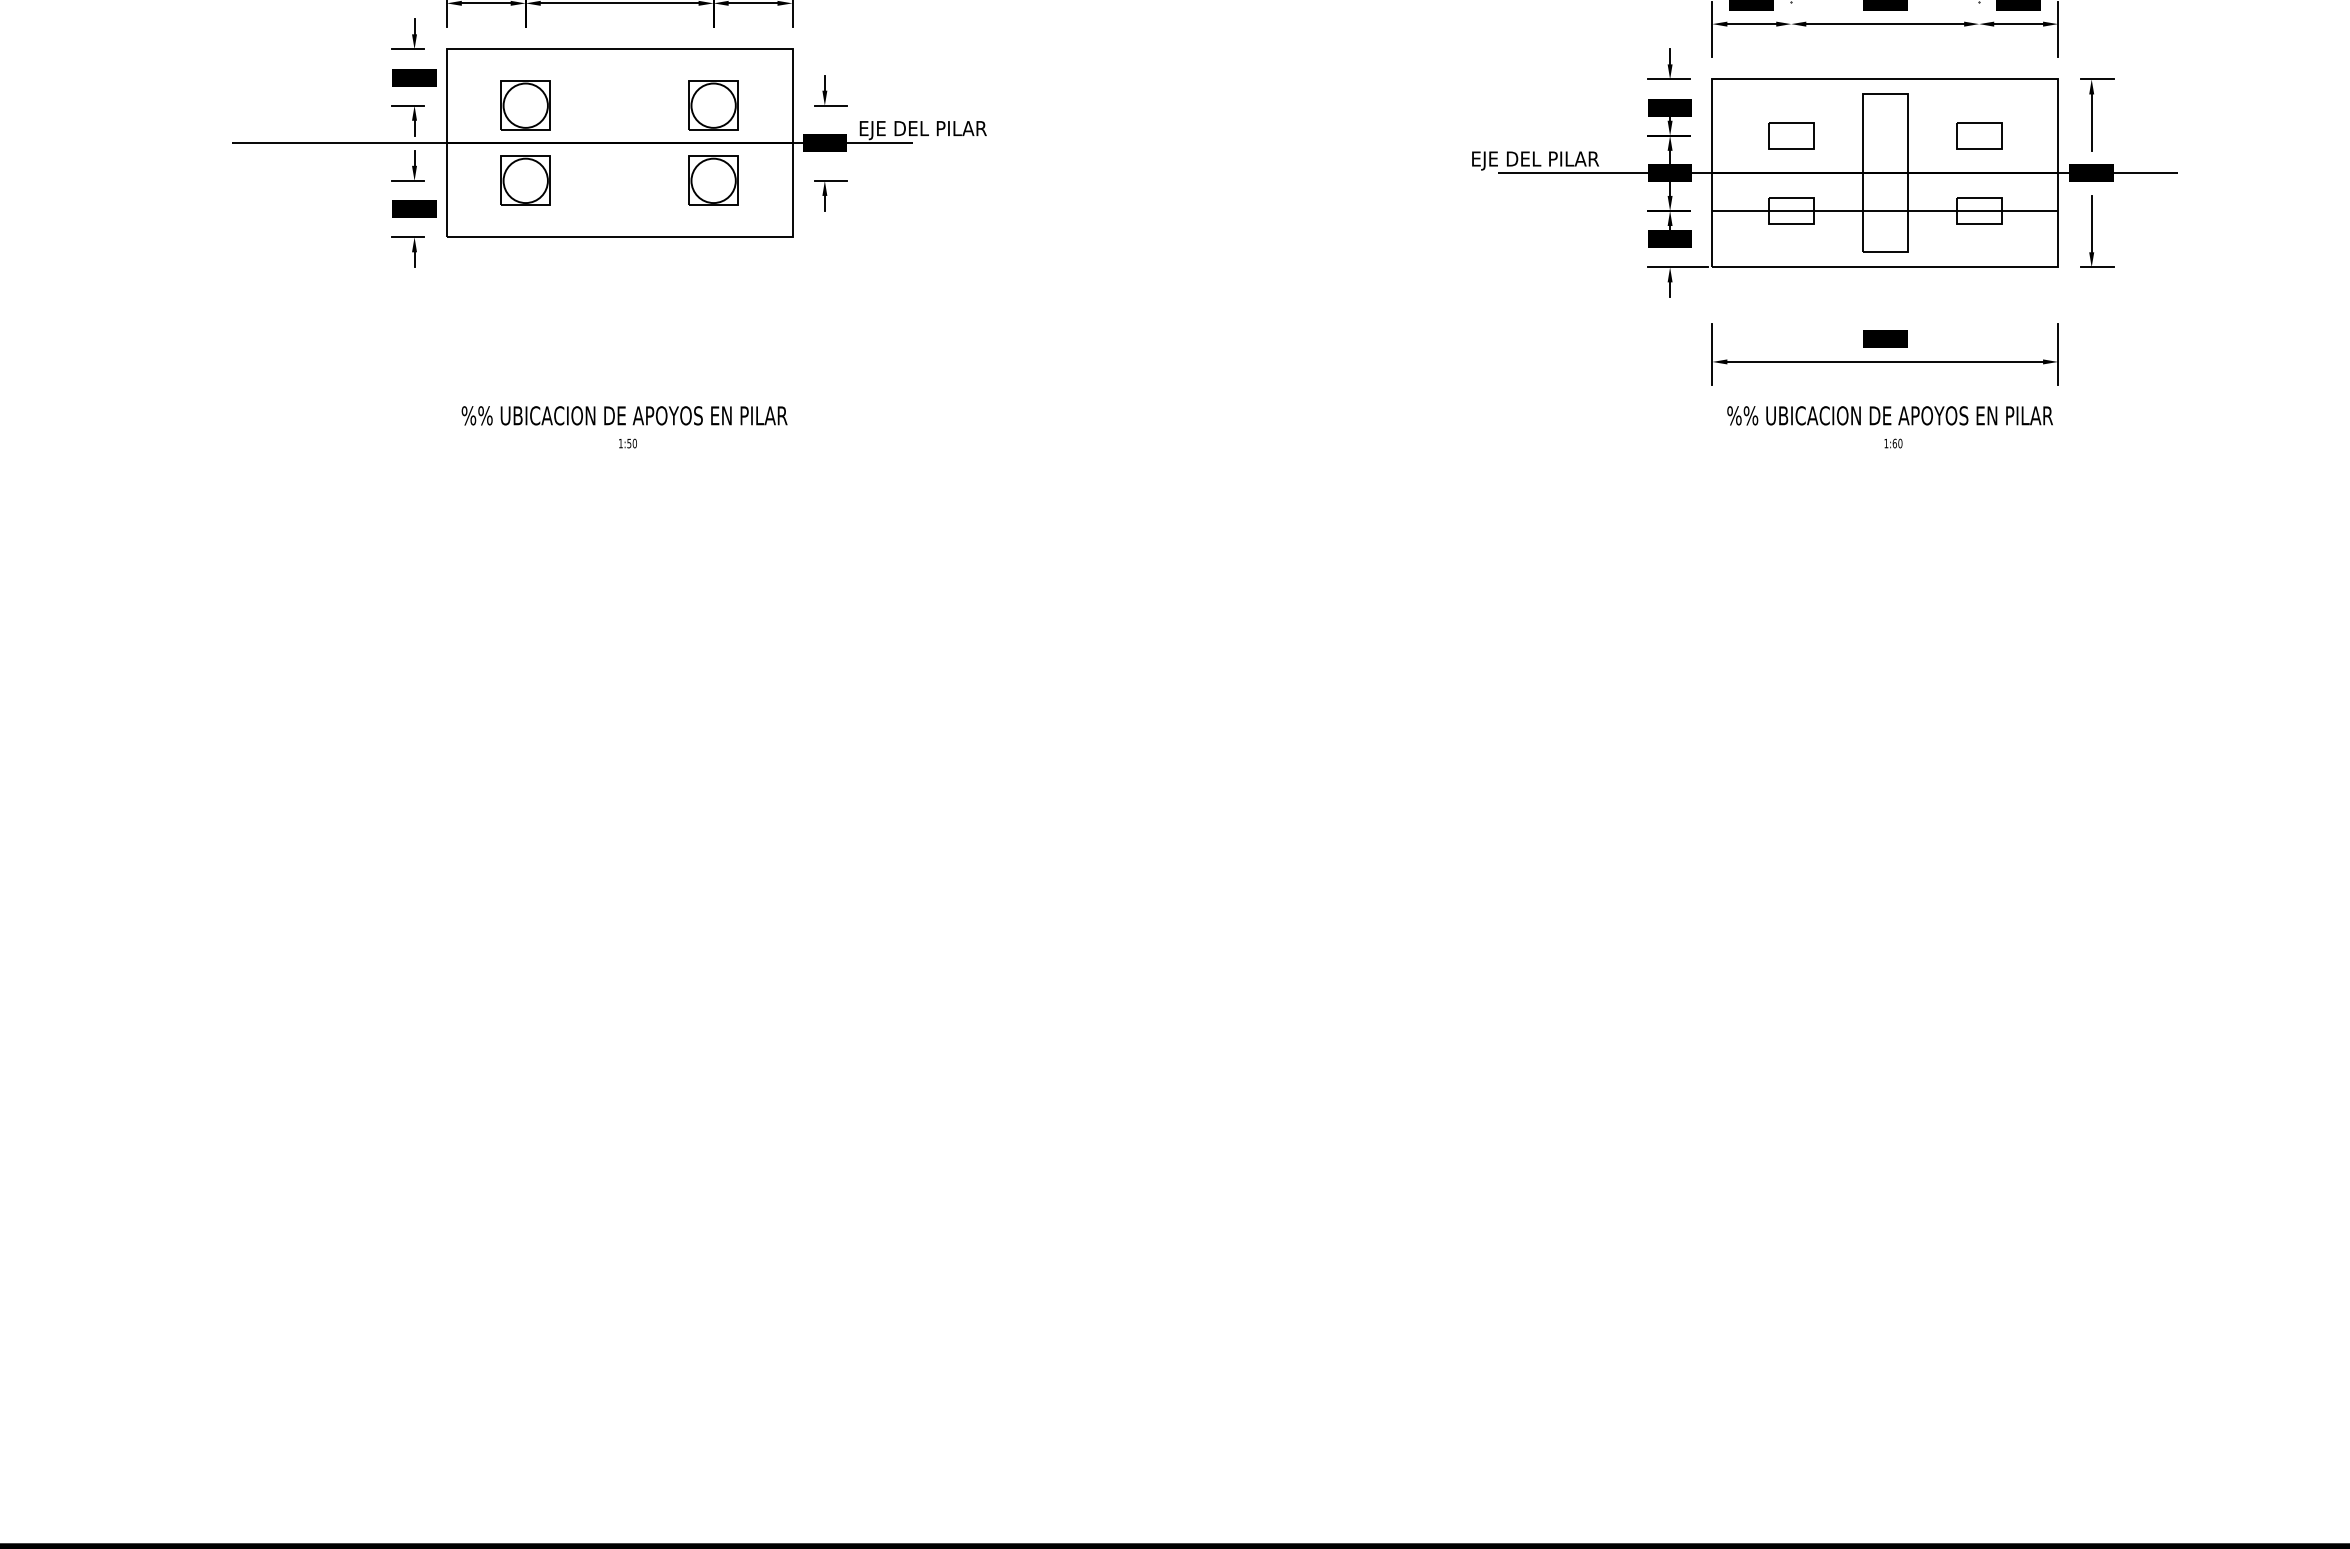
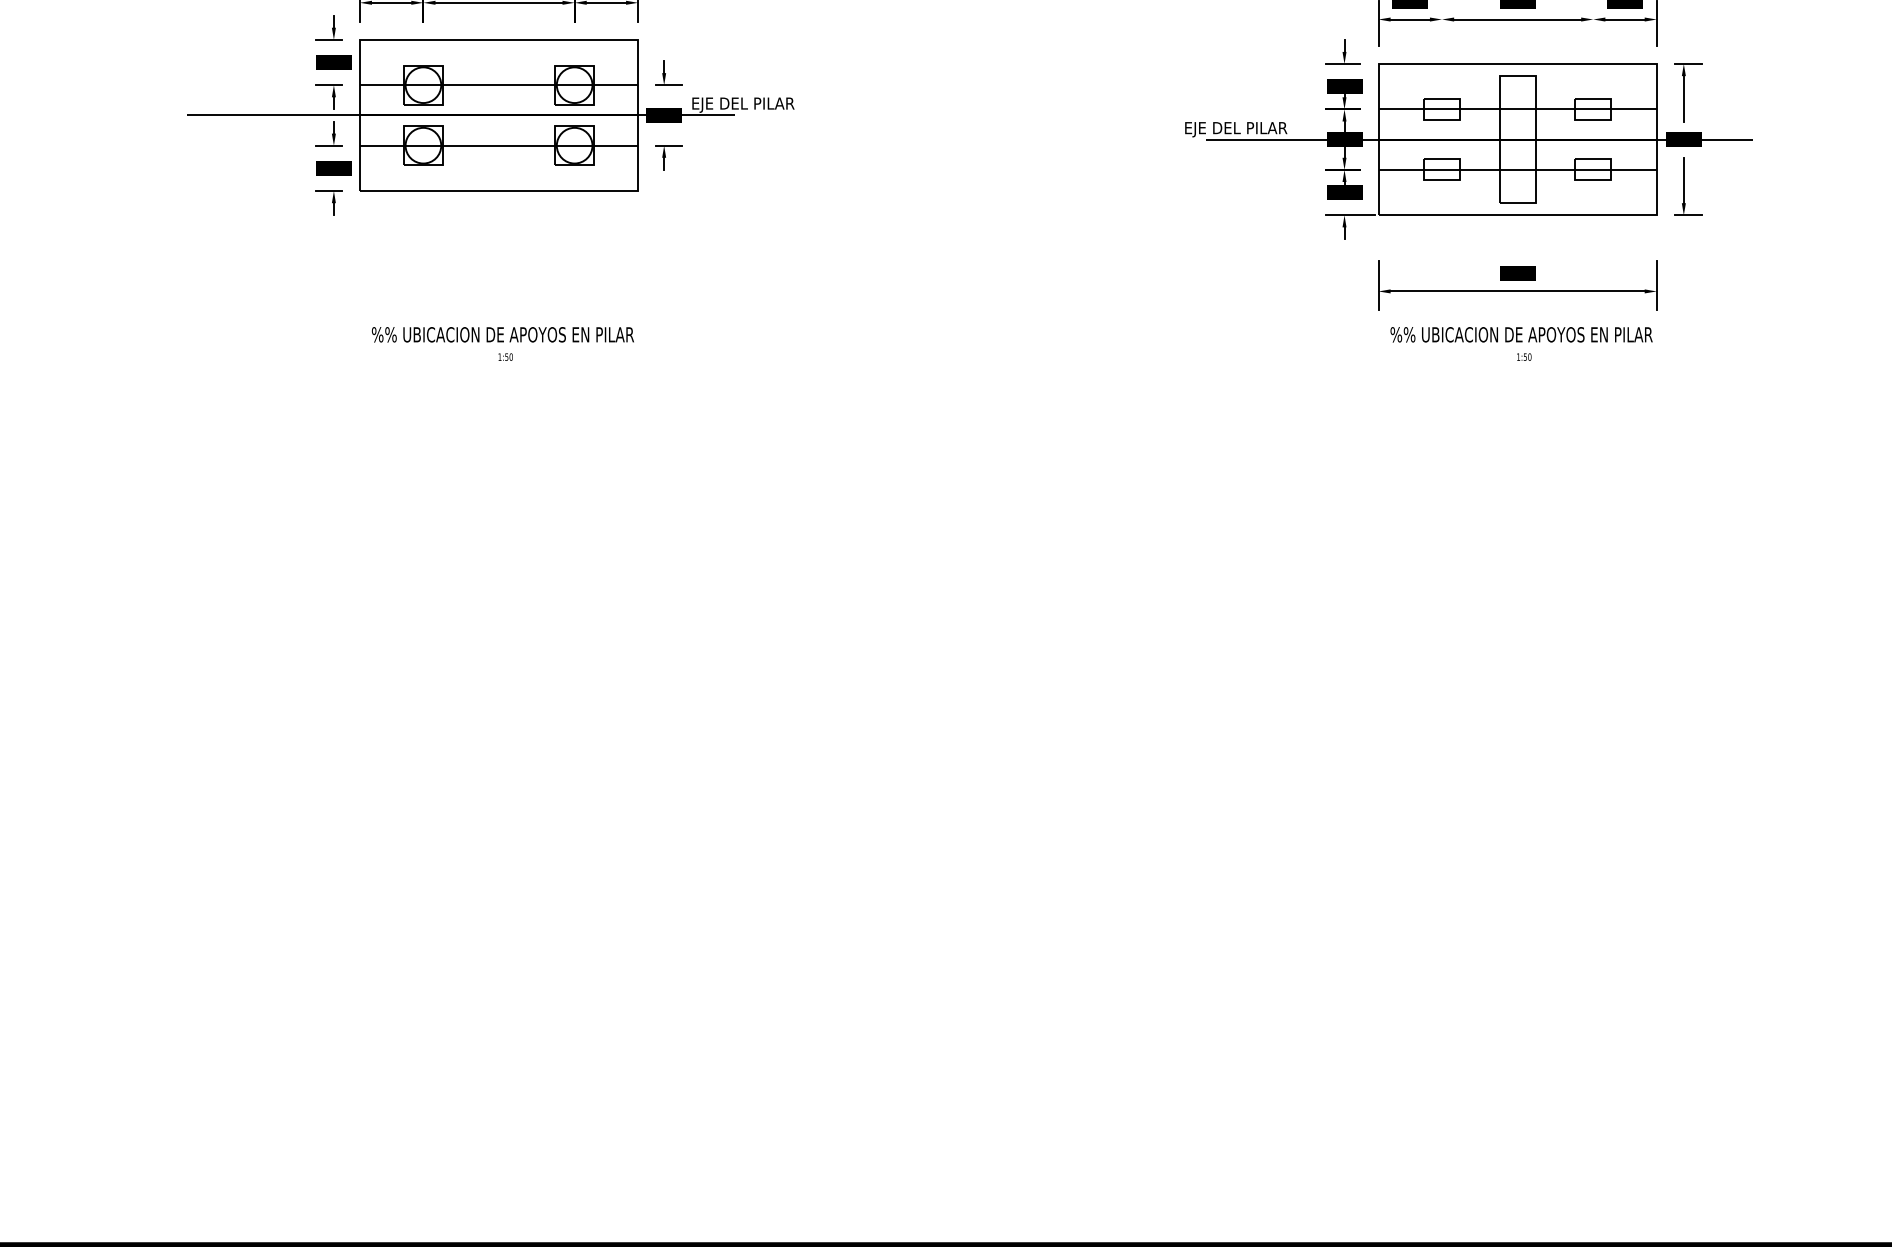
line: (619, 105) -> (498, 85), added
line: (1885, 135) -> (1517, 109), added
line: (619, 180) -> (498, 145), added
text: (1894, 443) -> (1525, 357), 1:60 -> 1:50

